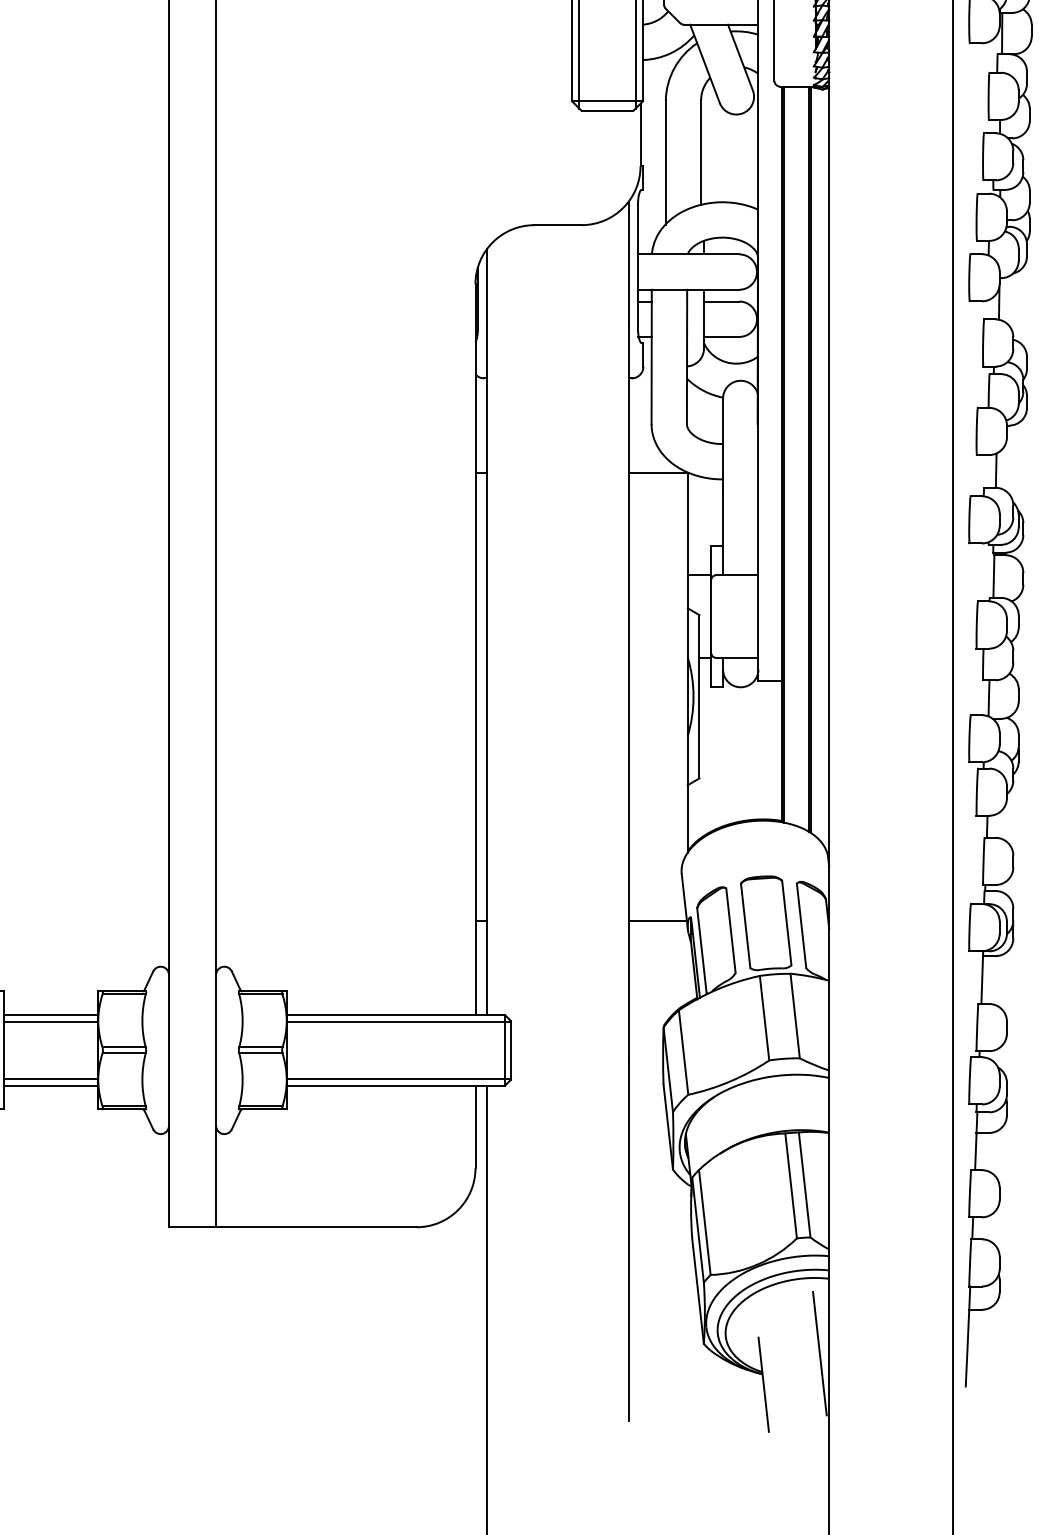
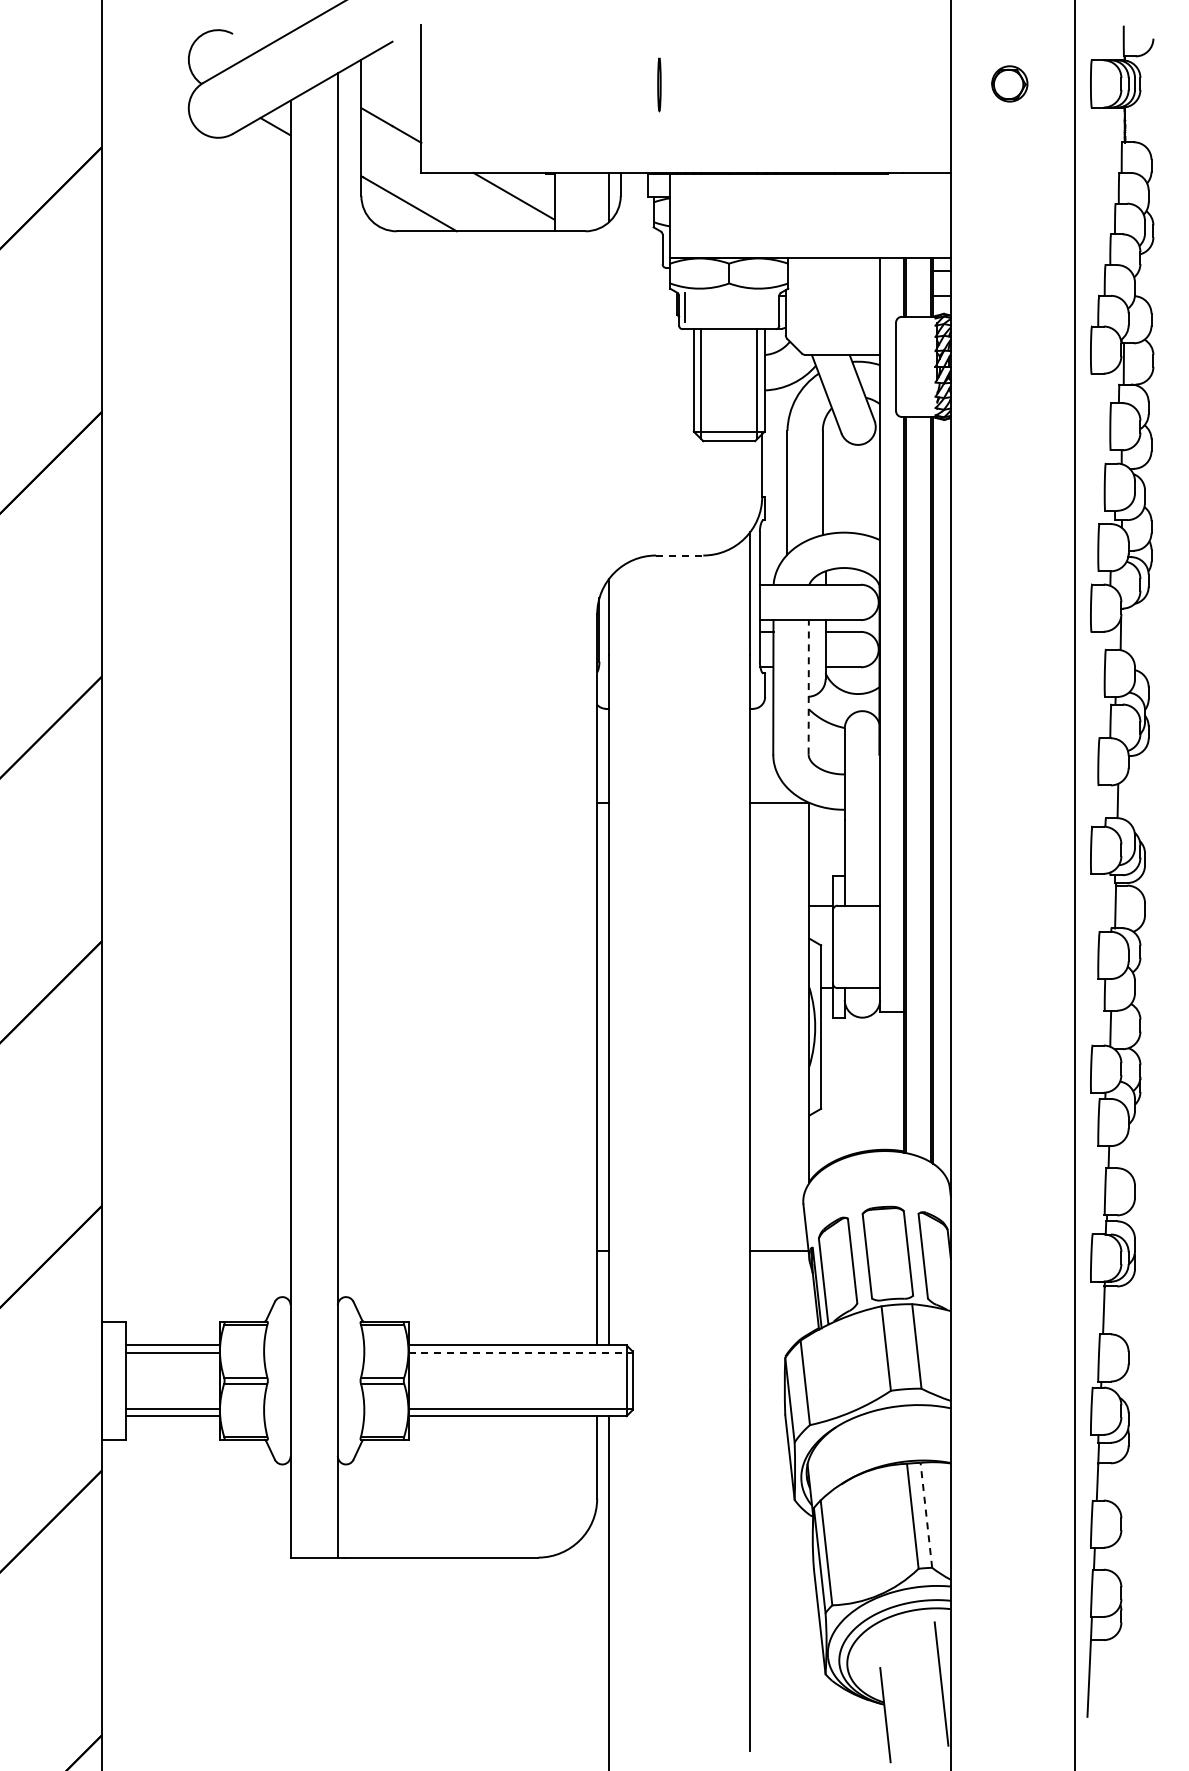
line: (557, 225) -> (679, 555), solid -> dashed
line: (686, 356) -> (808, 686), solid -> dashed
line: (398, 1022) -> (520, 1352), solid -> dashed
line: (804, 1185) -> (926, 1515), solid -> dashed

